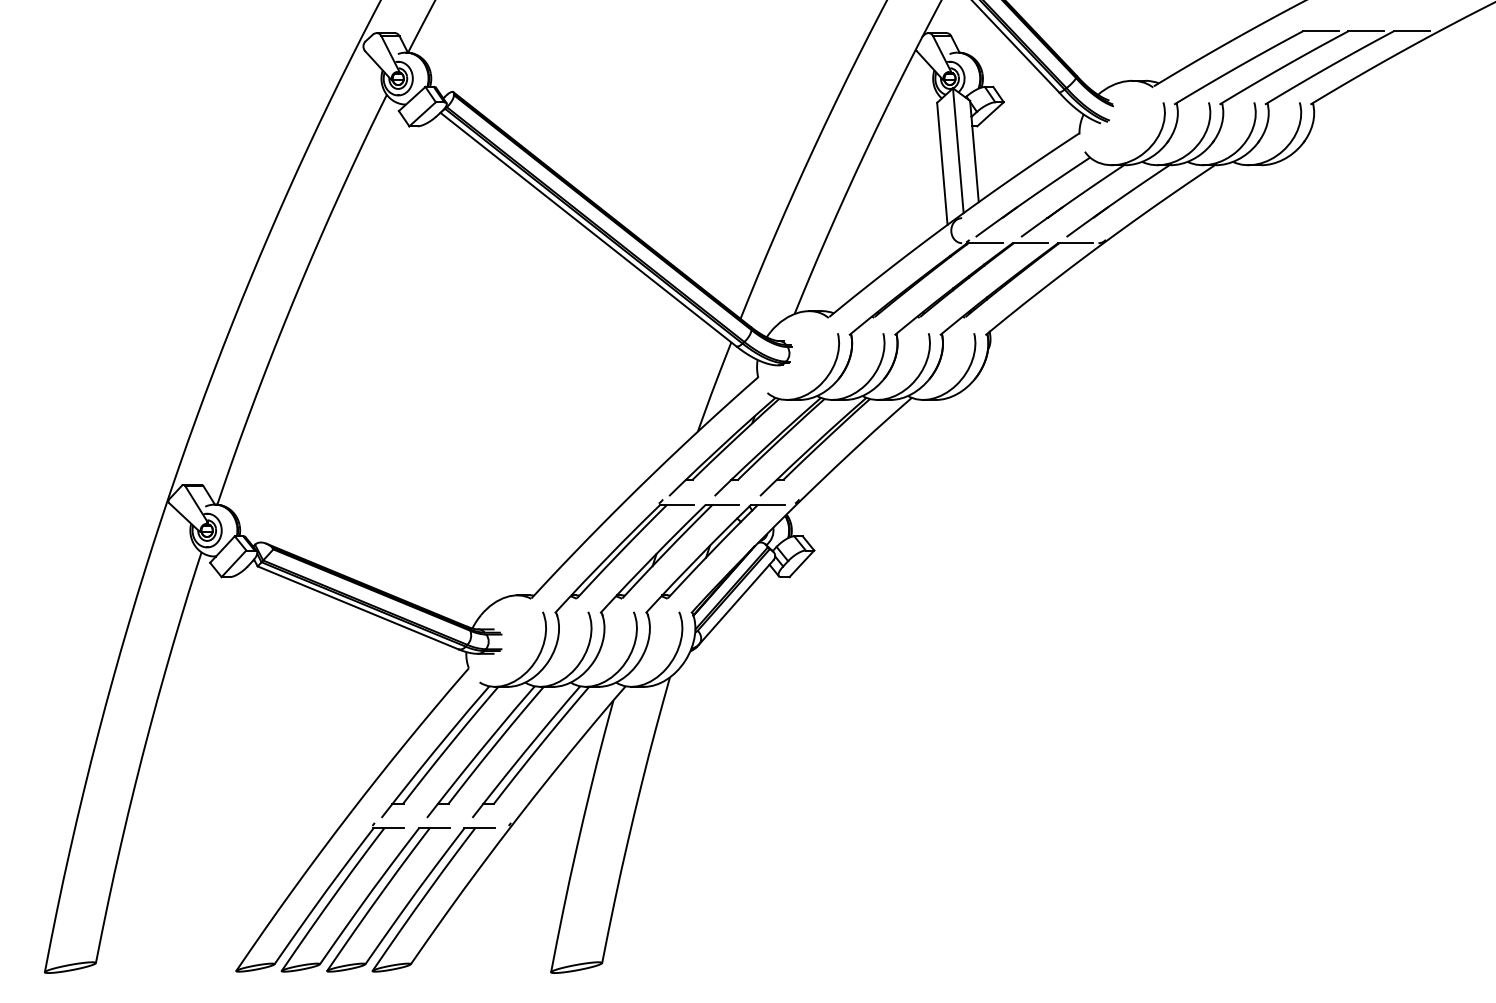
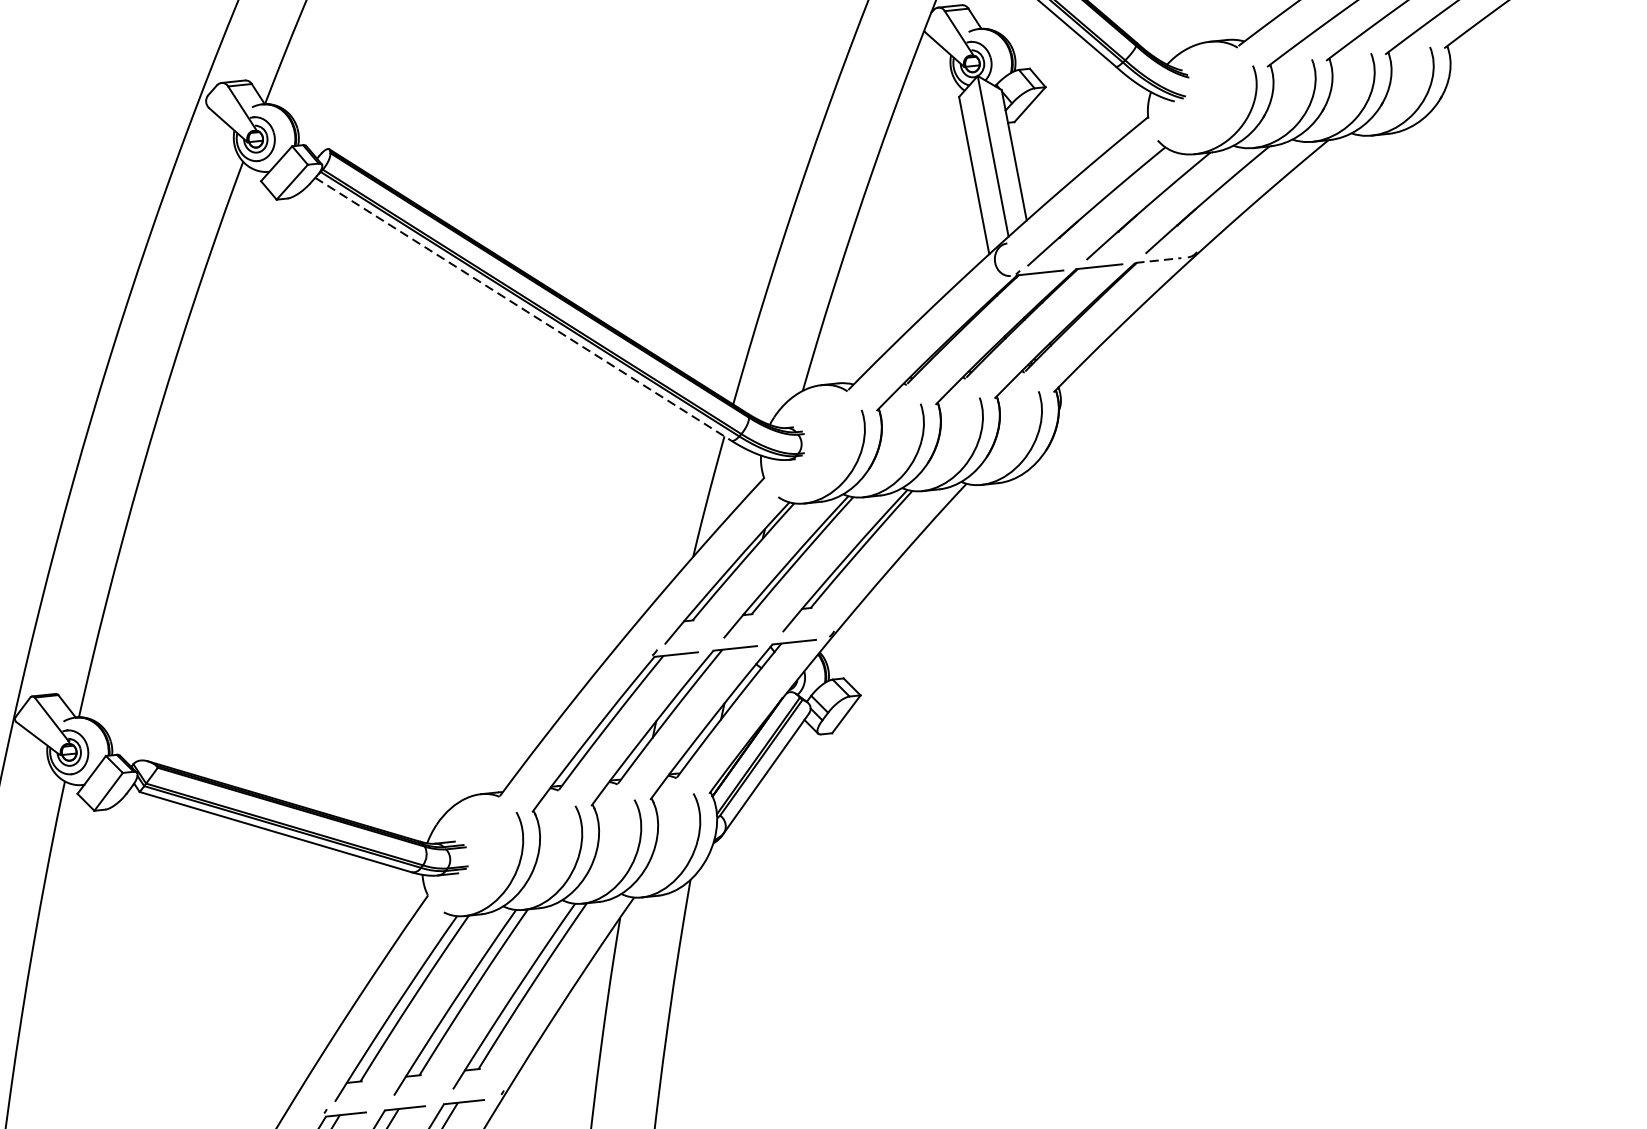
line: (588, 229) -> (523, 309), solid -> dashed
line: (1075, 243) -> (1158, 260), solid -> dashed

